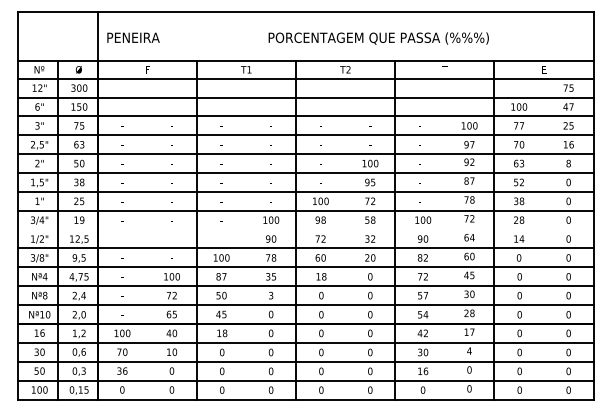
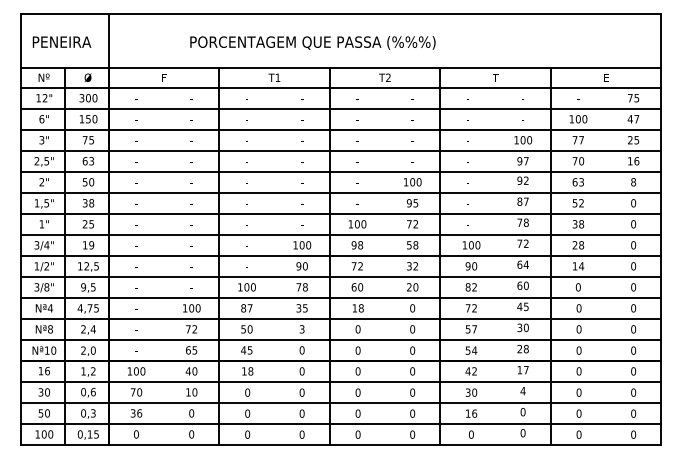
text: (133, 37) -> (61, 41), moved
text: (378, 38) -> (312, 42), moved
line: (305, 229) -> (340, 255), added

